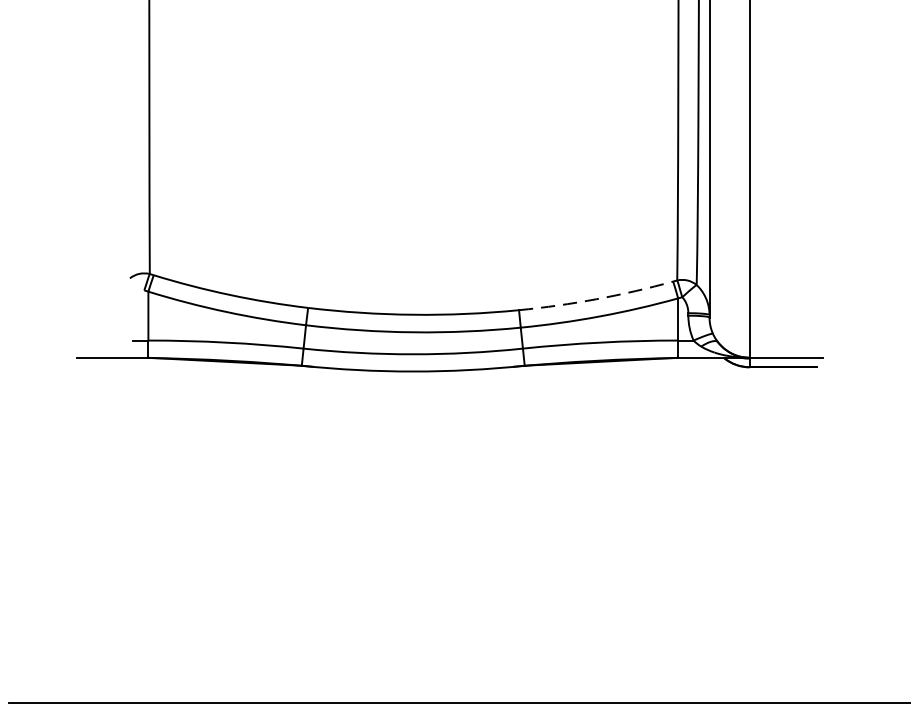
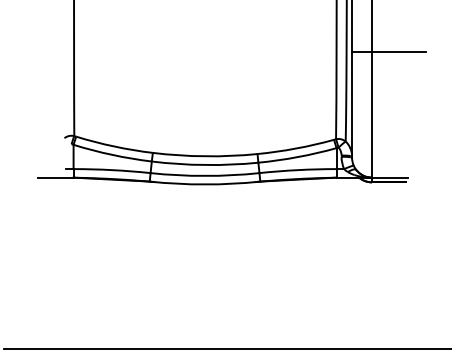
line: (782, 103) -> (388, 51), added
arc: (597, 299) -> (296, 148), dashed -> solid

